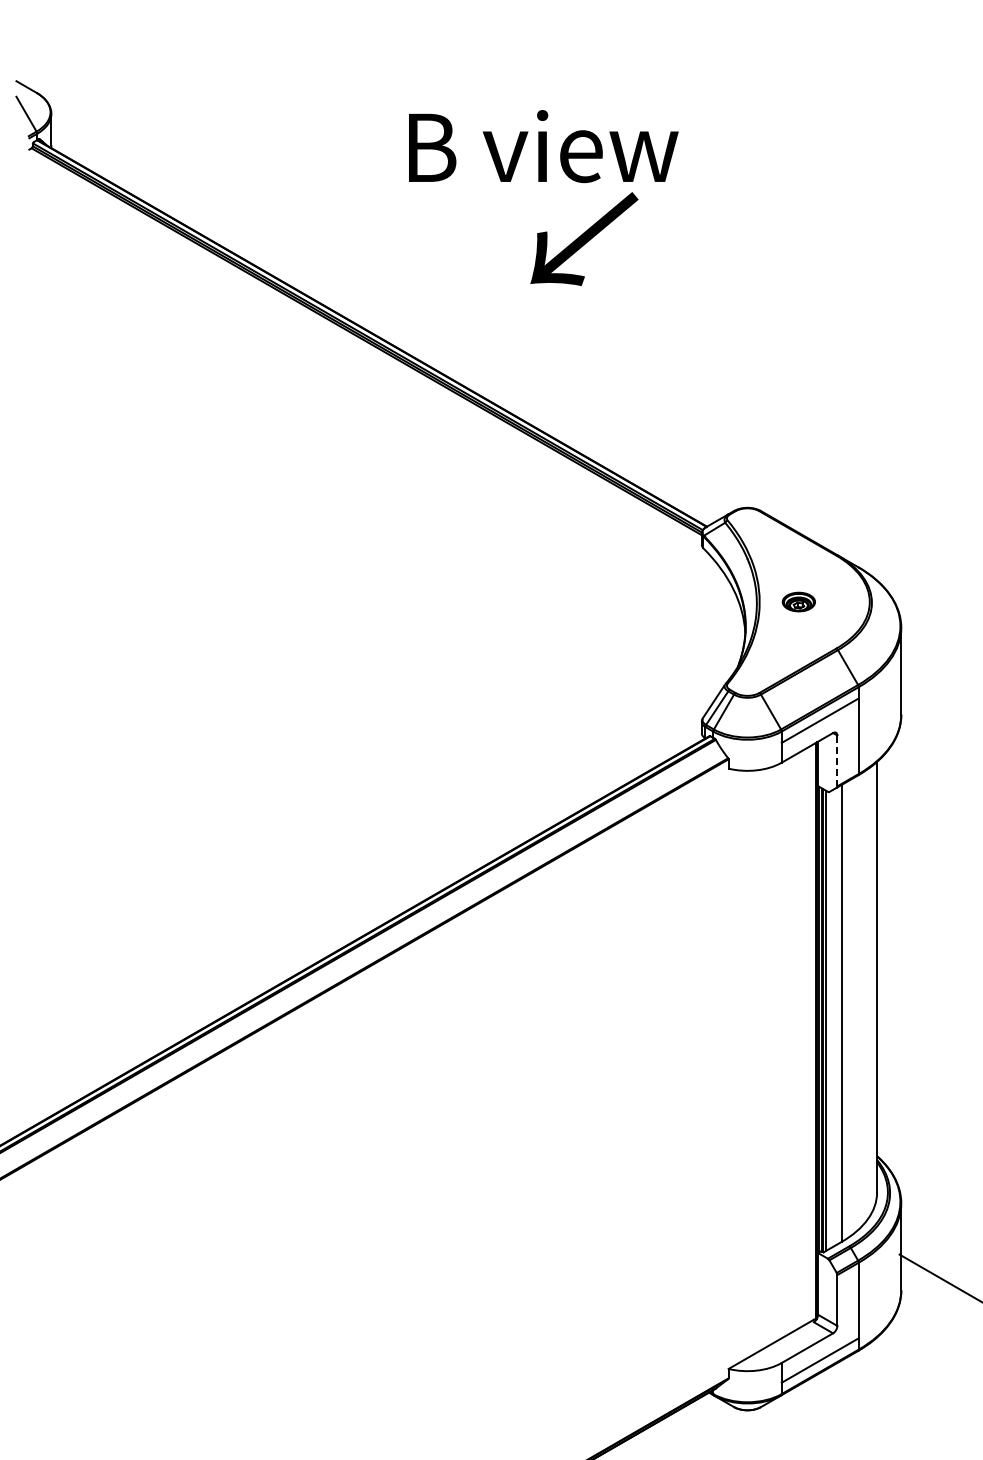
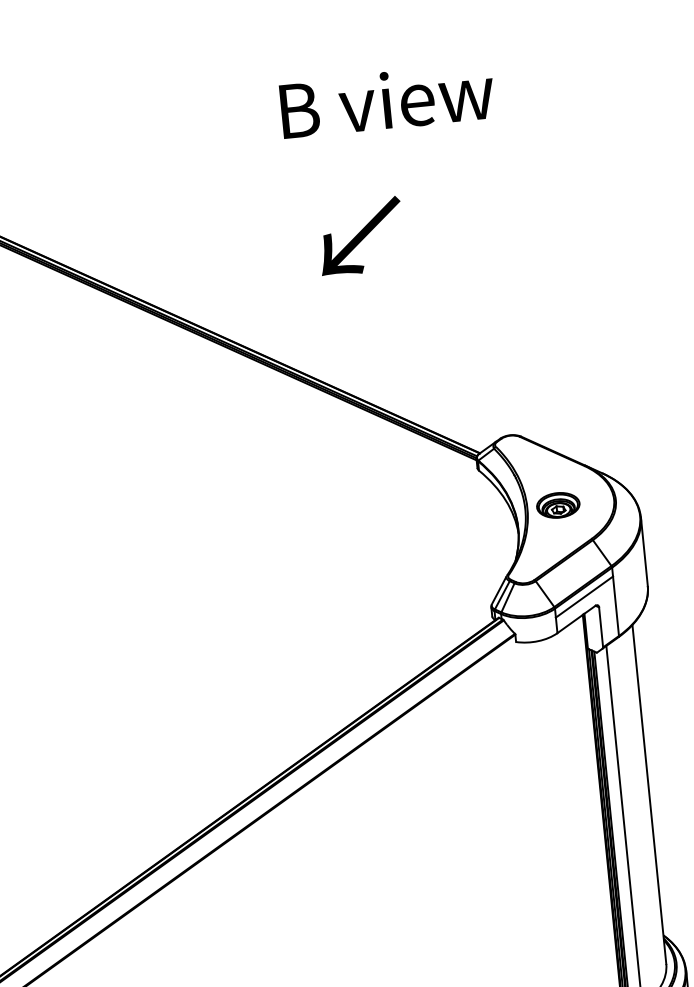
text: (543, 146) -> (387, 100), moved
part: (798, 601) -> (557, 504), size x1.67
line: (837, 761) -> (601, 627), dashed -> solid

